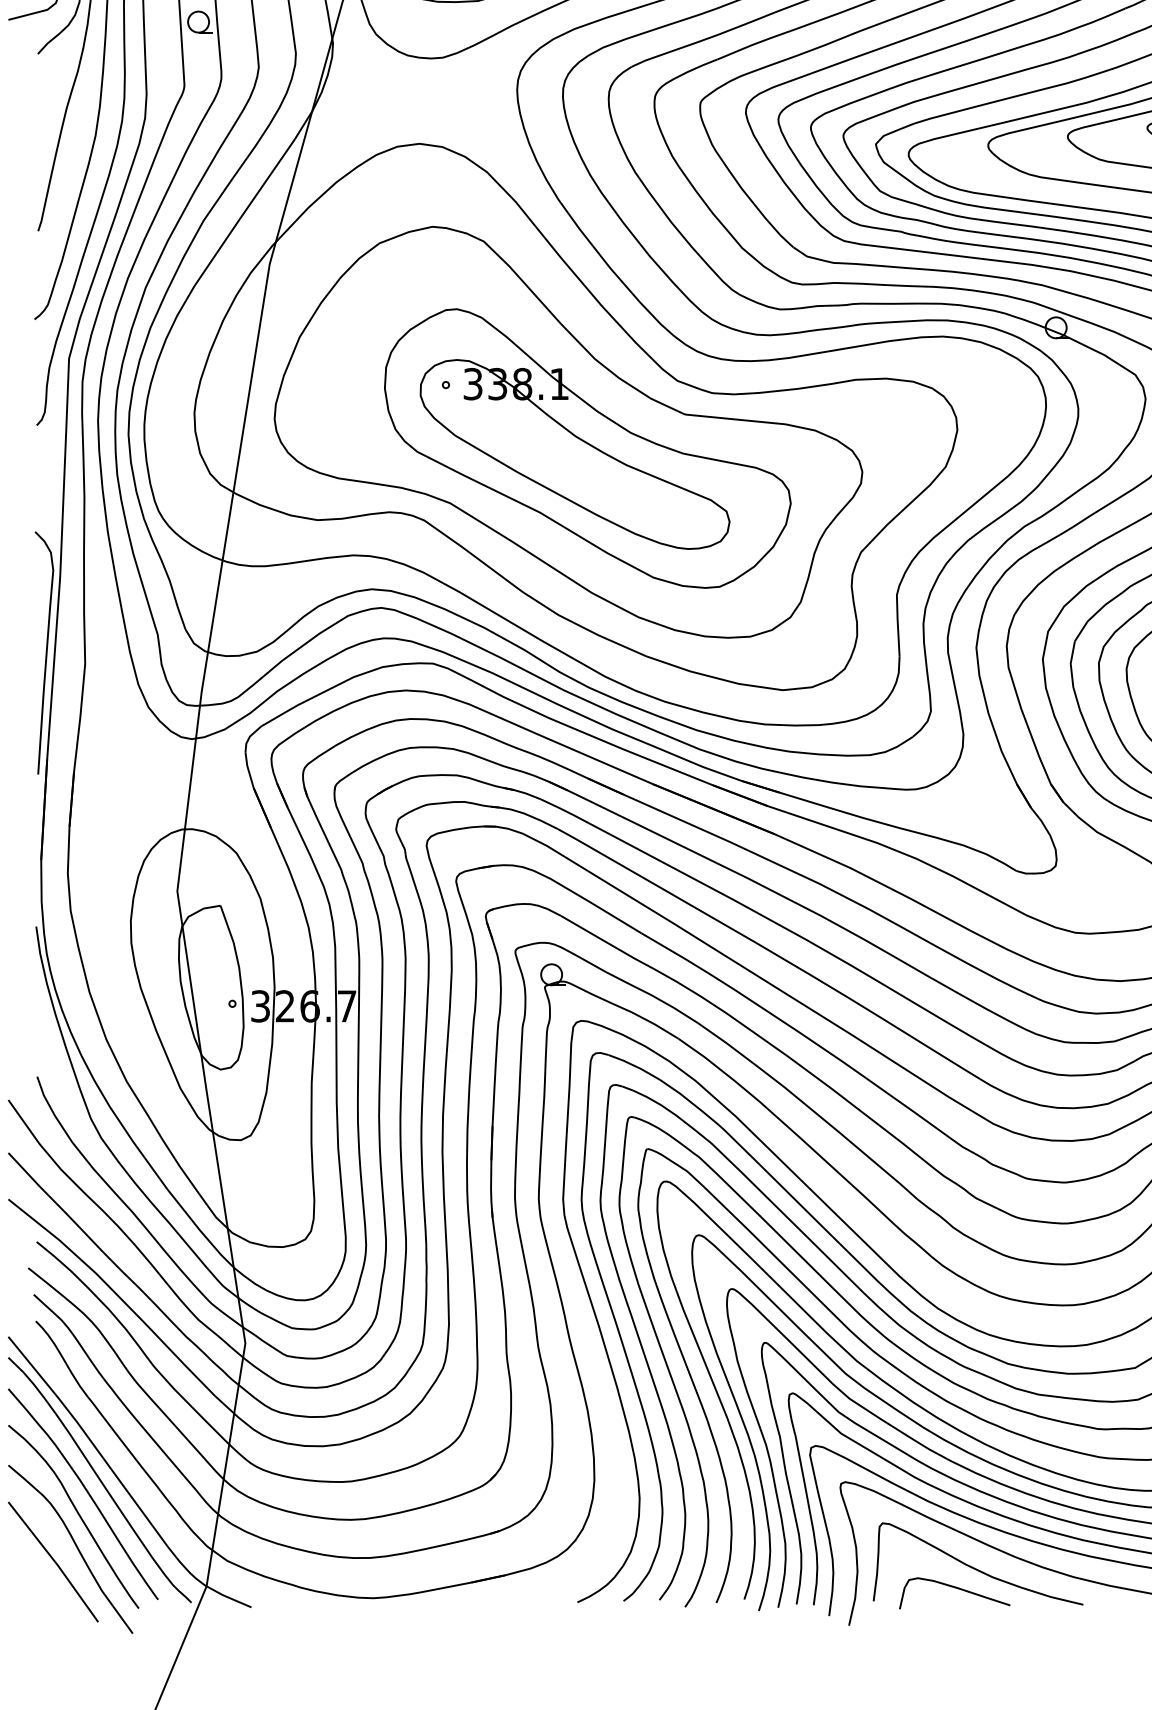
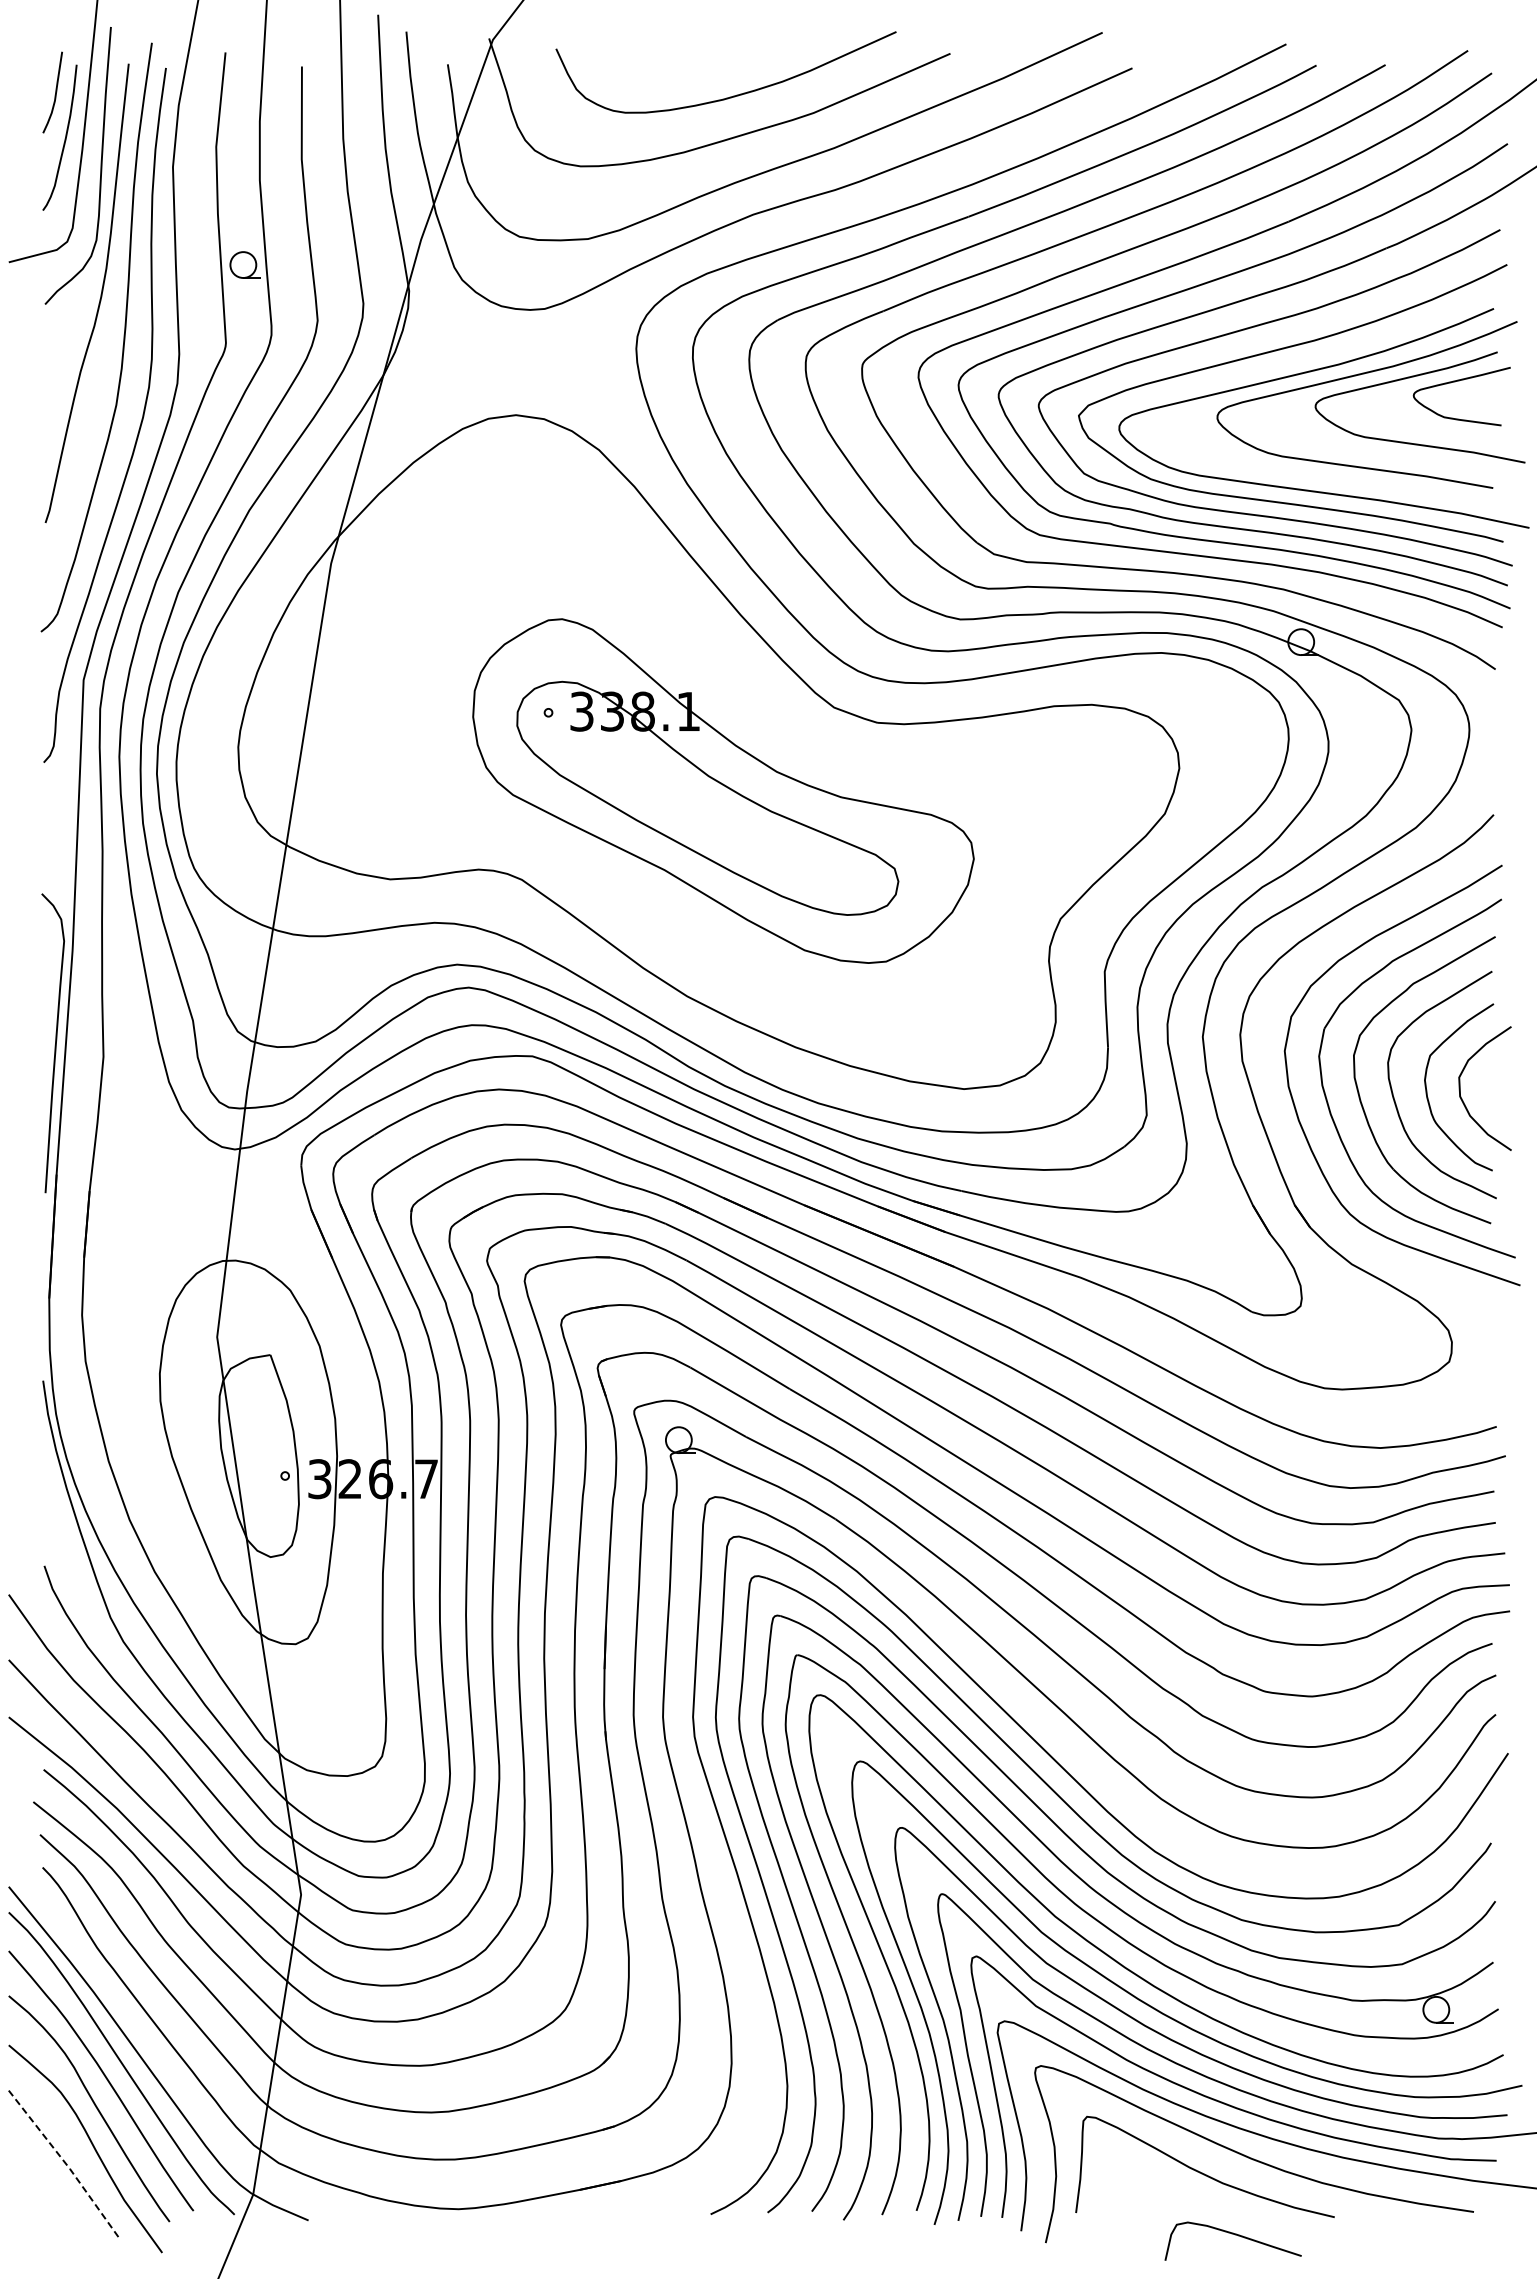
part: (568, 431) -> (699, 770), removed
line: (55, 1561) -> (66, 2164), solid -> dashed
curve: (956, 1588) -> (1235, 2235), moved

